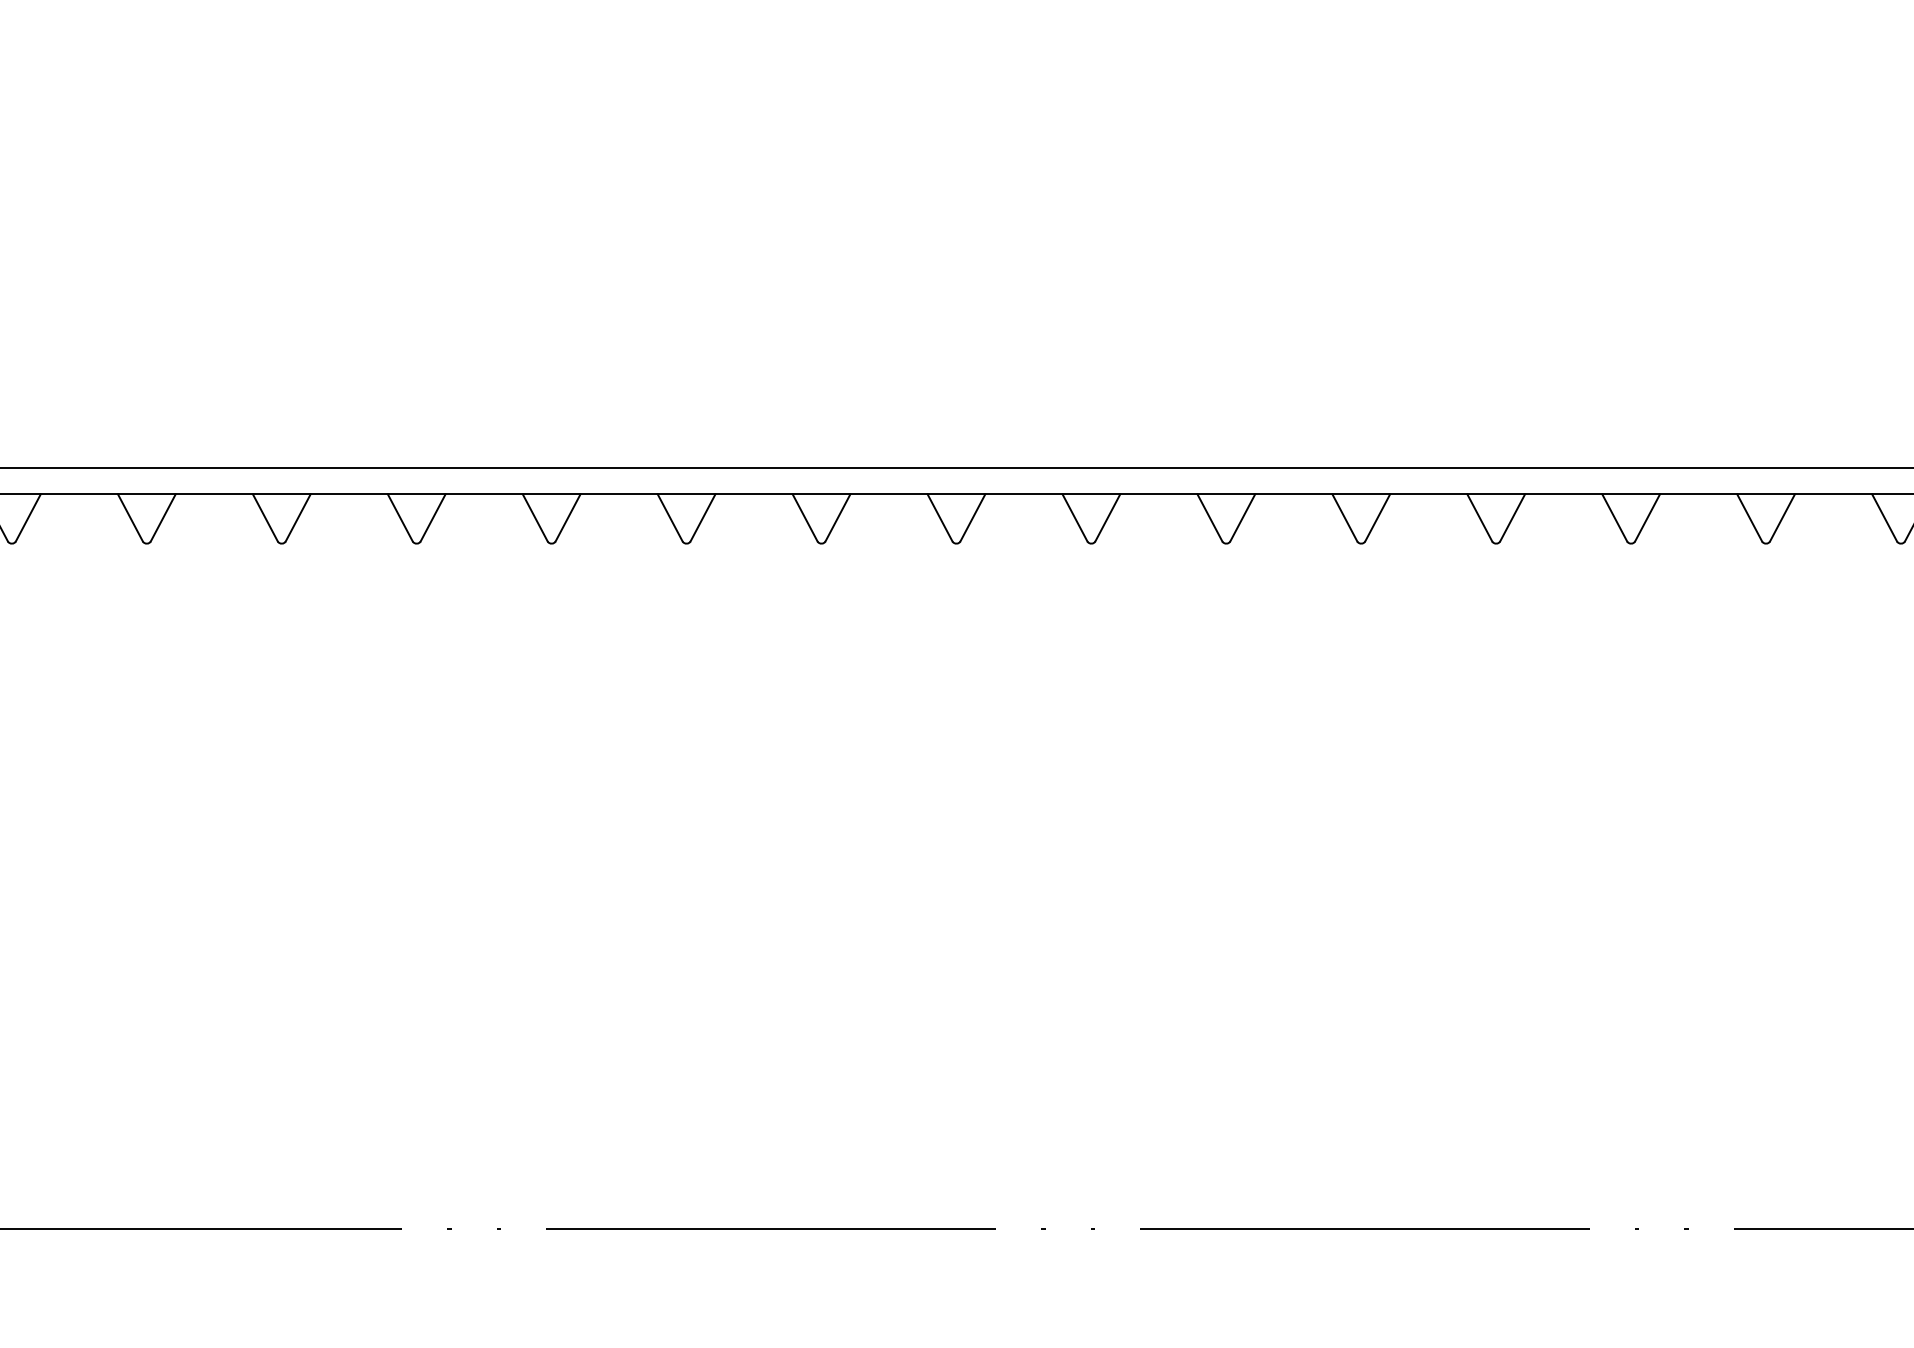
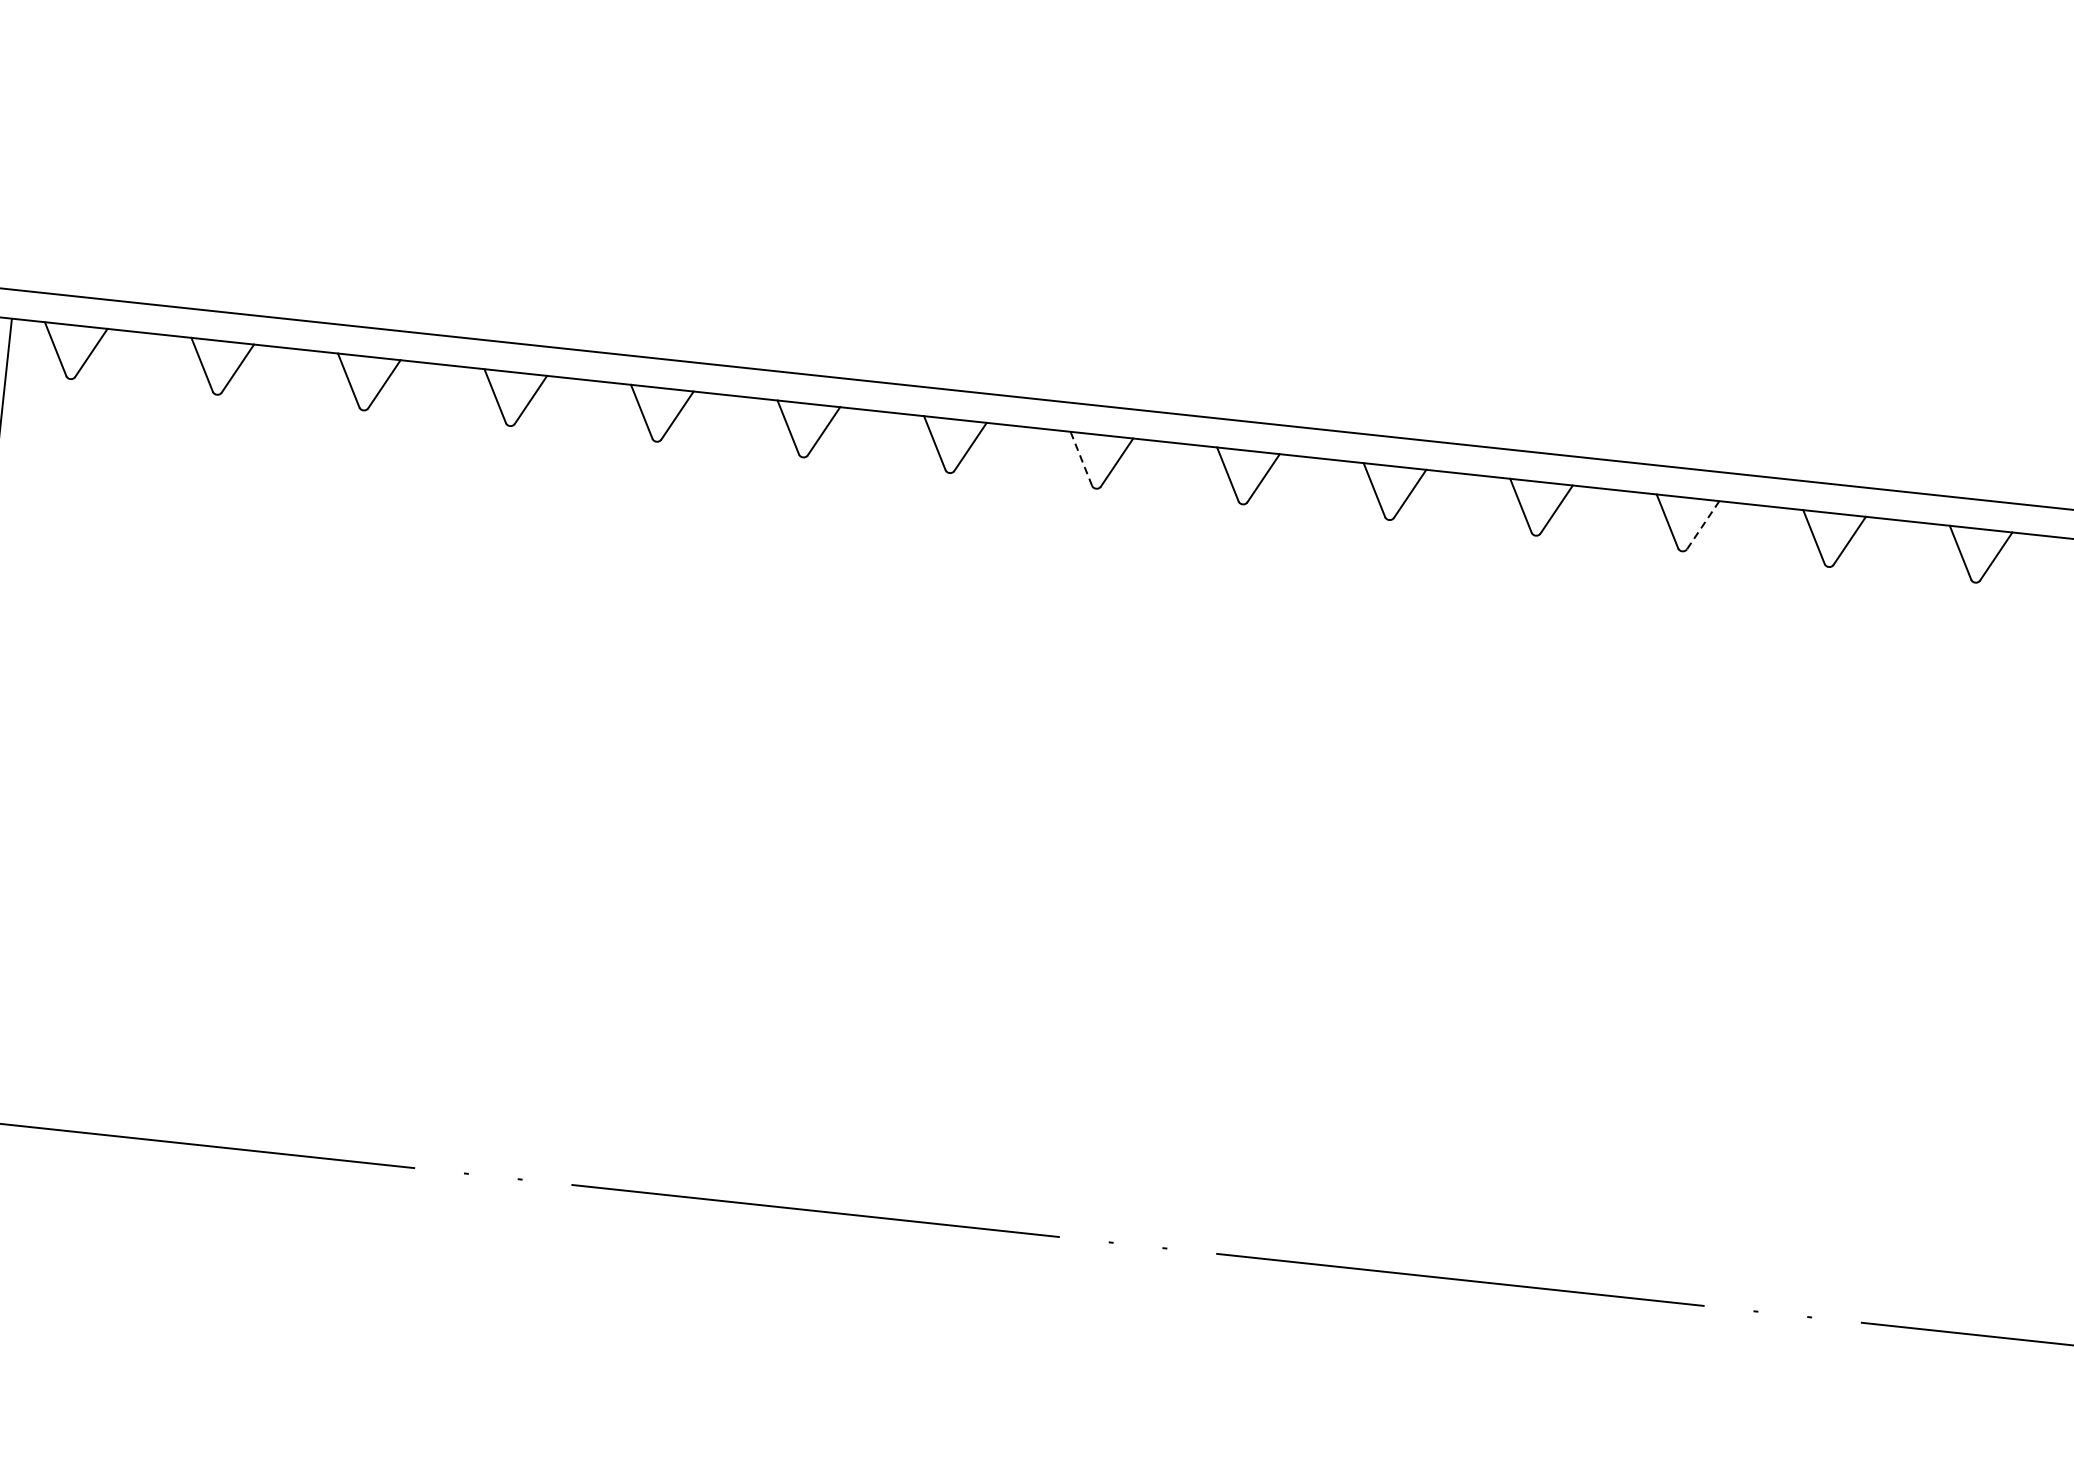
line: (940, 517) -> (1081, 458), solid -> dashed
line: (1512, 517) -> (1703, 524), solid -> dashed

